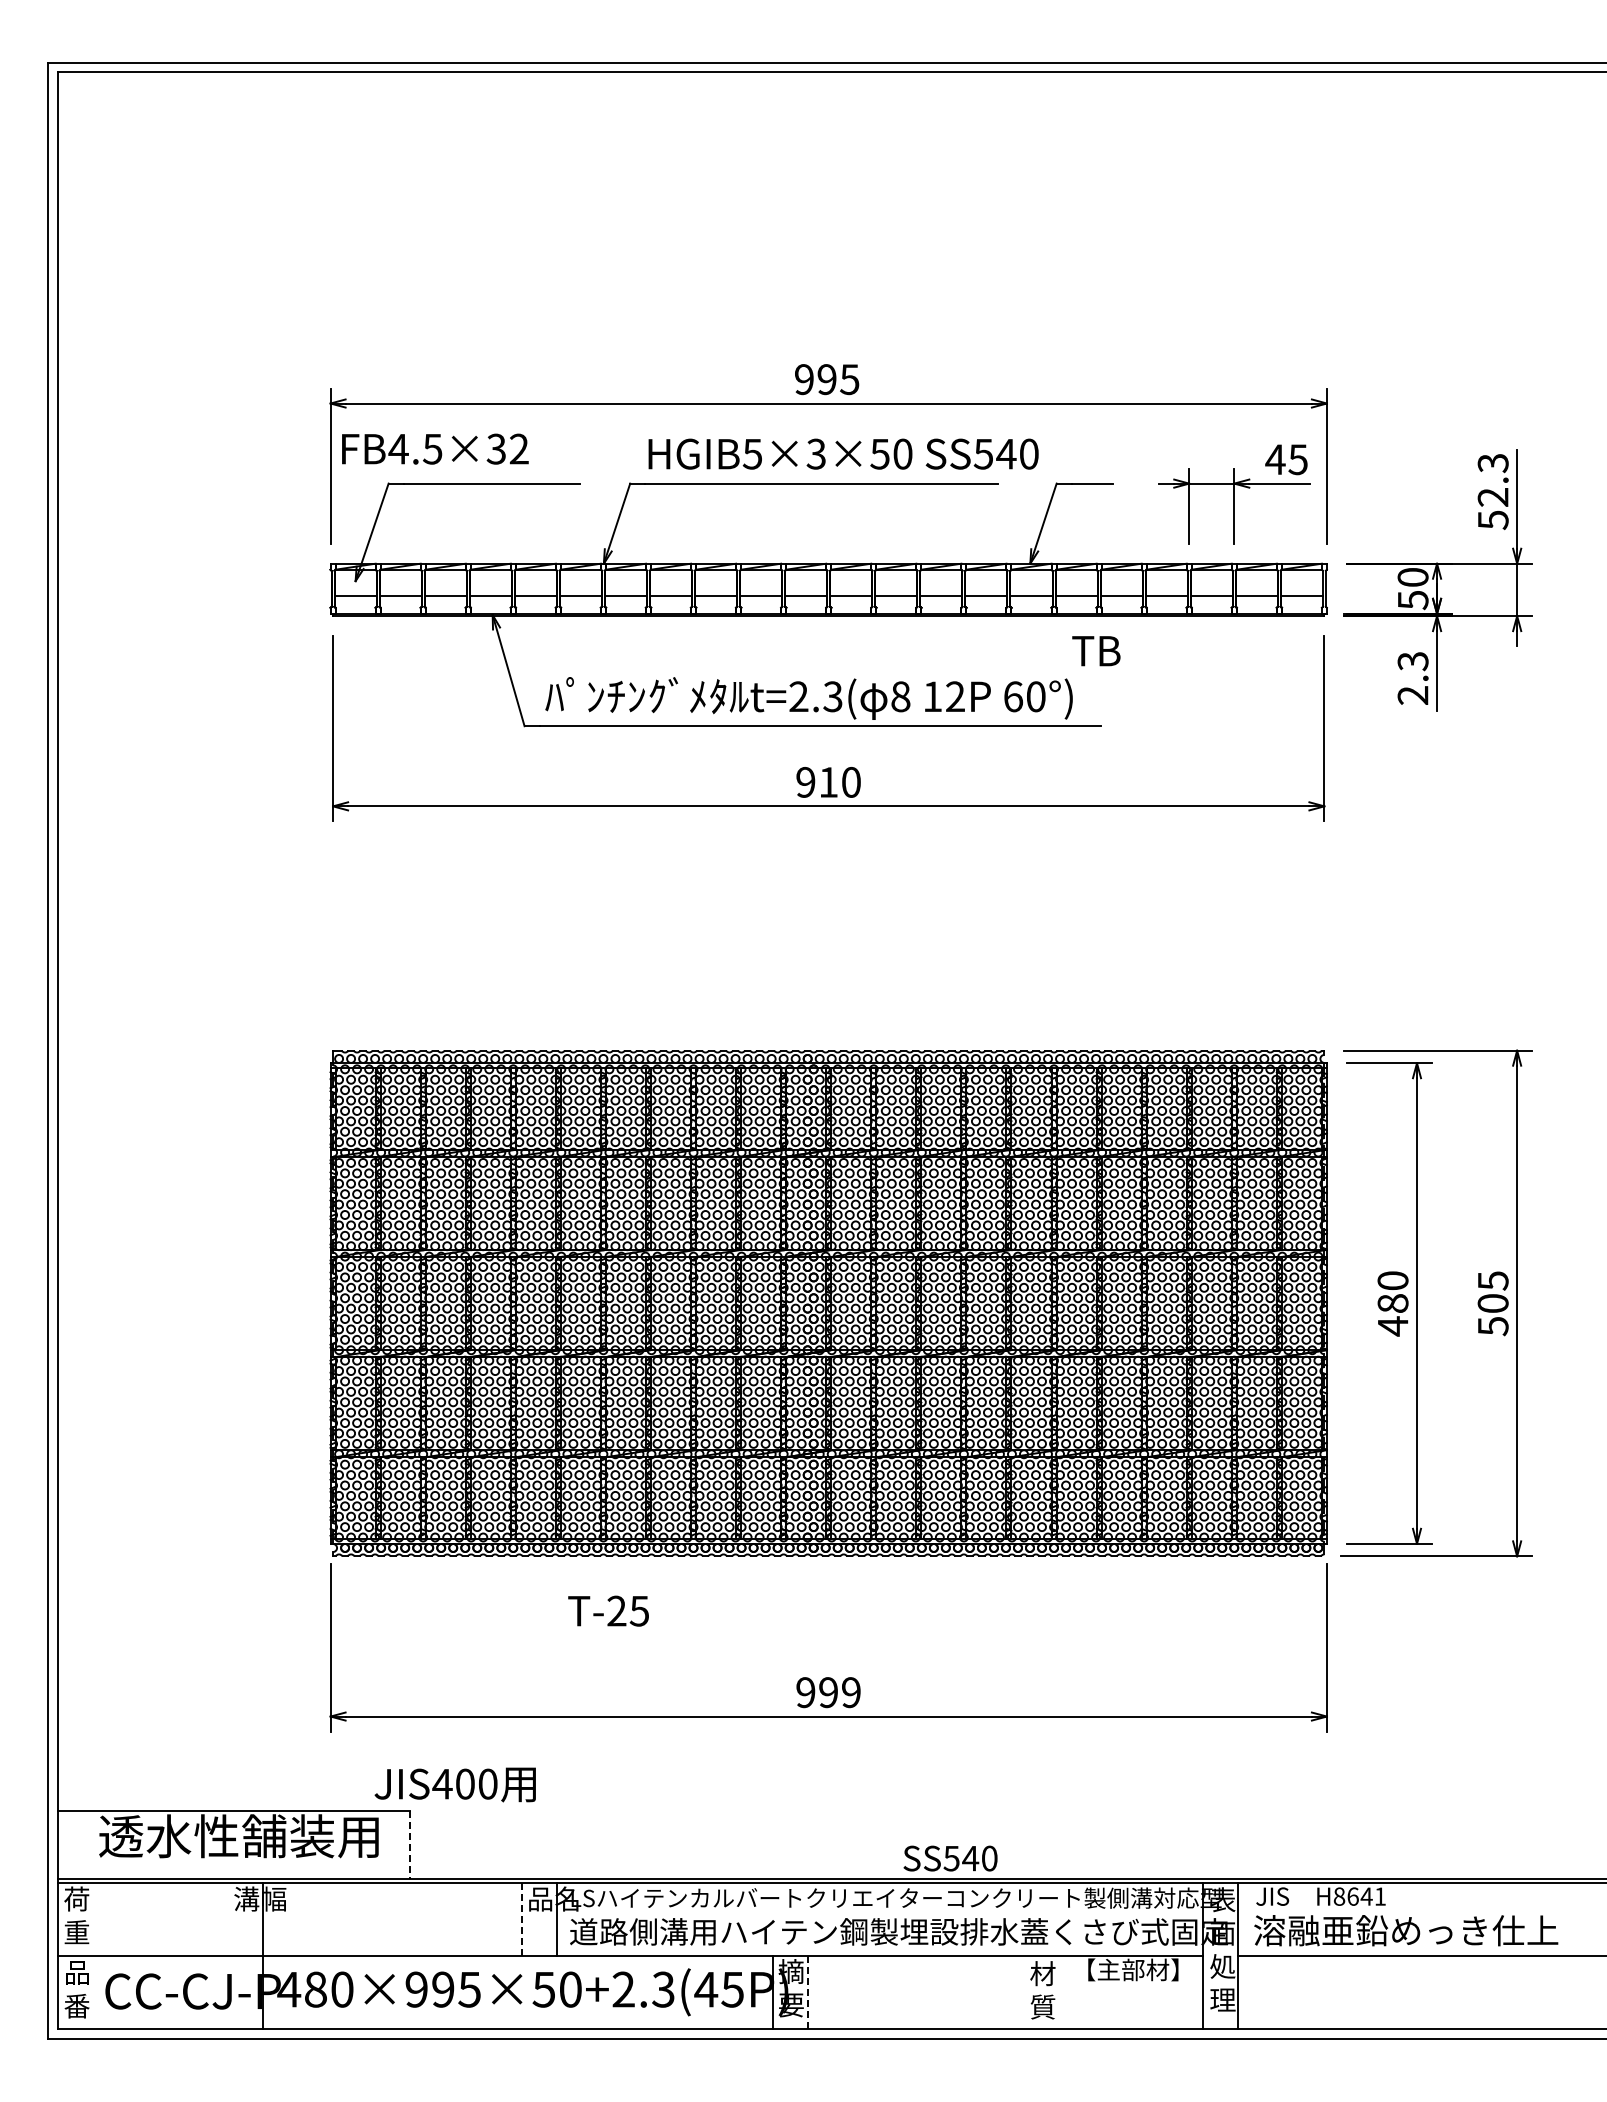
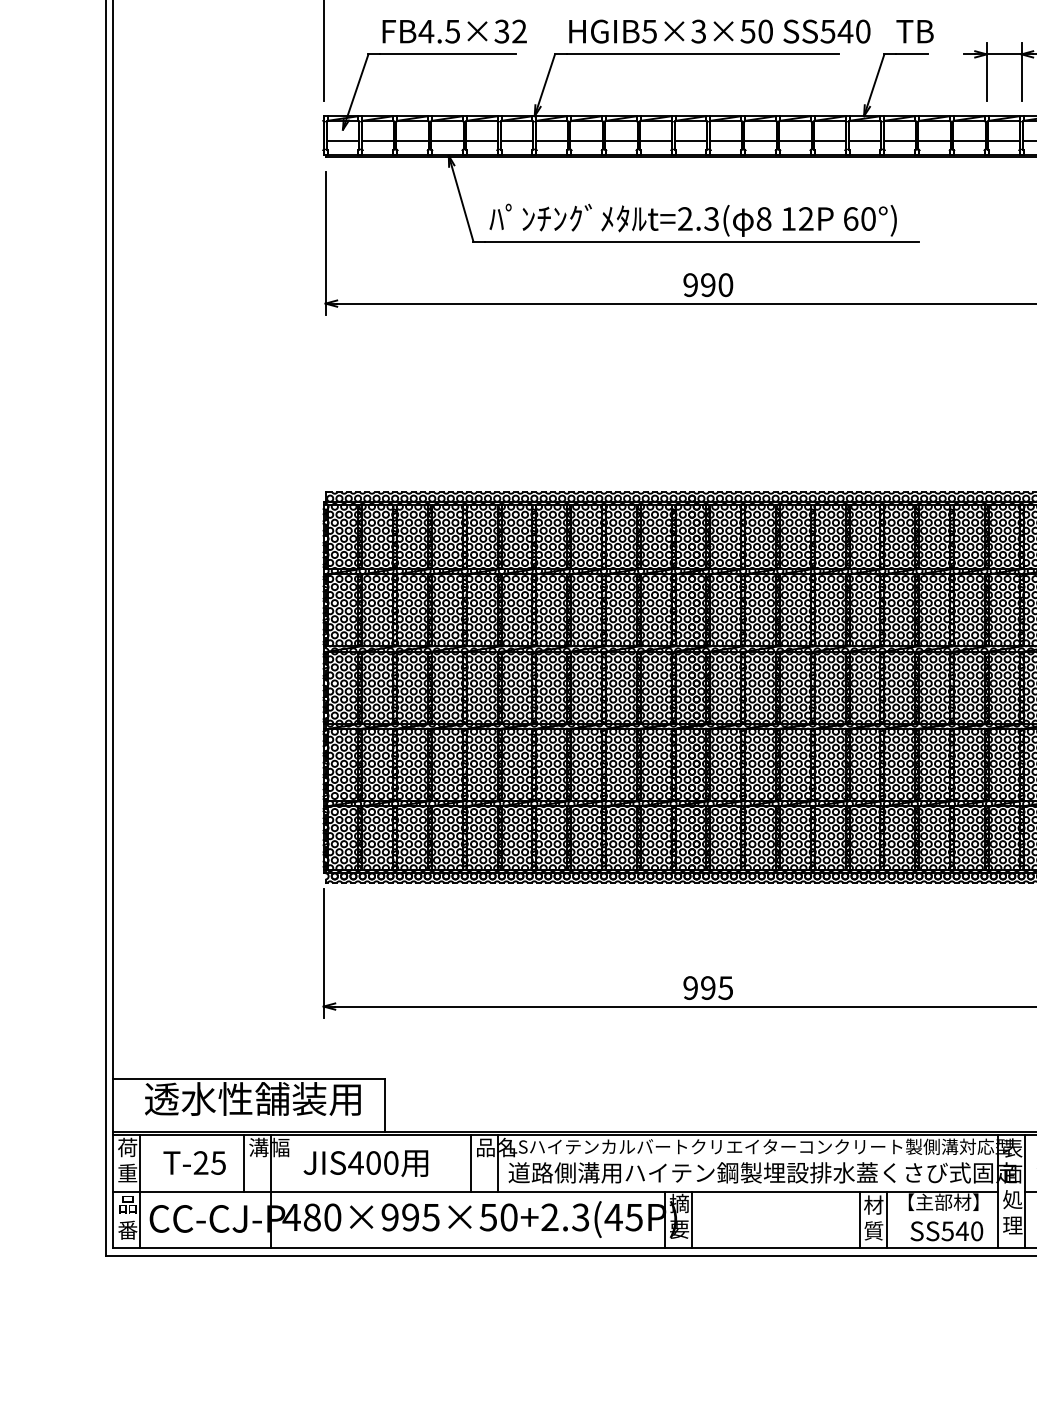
text: (435, 448) -> (454, 31), moved
text: (1096, 651) -> (915, 31), moved
text: (828, 782) -> (708, 285), 910 -> 990
text: (608, 1610) -> (194, 1162), moved
text: (850, 1692) -> (725, 987), 999 -> 995
text: (454, 1784) -> (365, 1163), moved
line: (409, 1845) -> (384, 1106), dashed -> solid
text: (950, 1858) -> (946, 1231), moved
line: (227, 1919) -> (244, 1163), added
line: (521, 1920) -> (471, 1164), dashed -> solid
line: (93, 1955) -> (140, 1191), added
line: (1024, 1992) -> (859, 1219), added
line: (1059, 1992) -> (886, 1219), added
line: (808, 1993) -> (692, 1220), dashed -> solid

